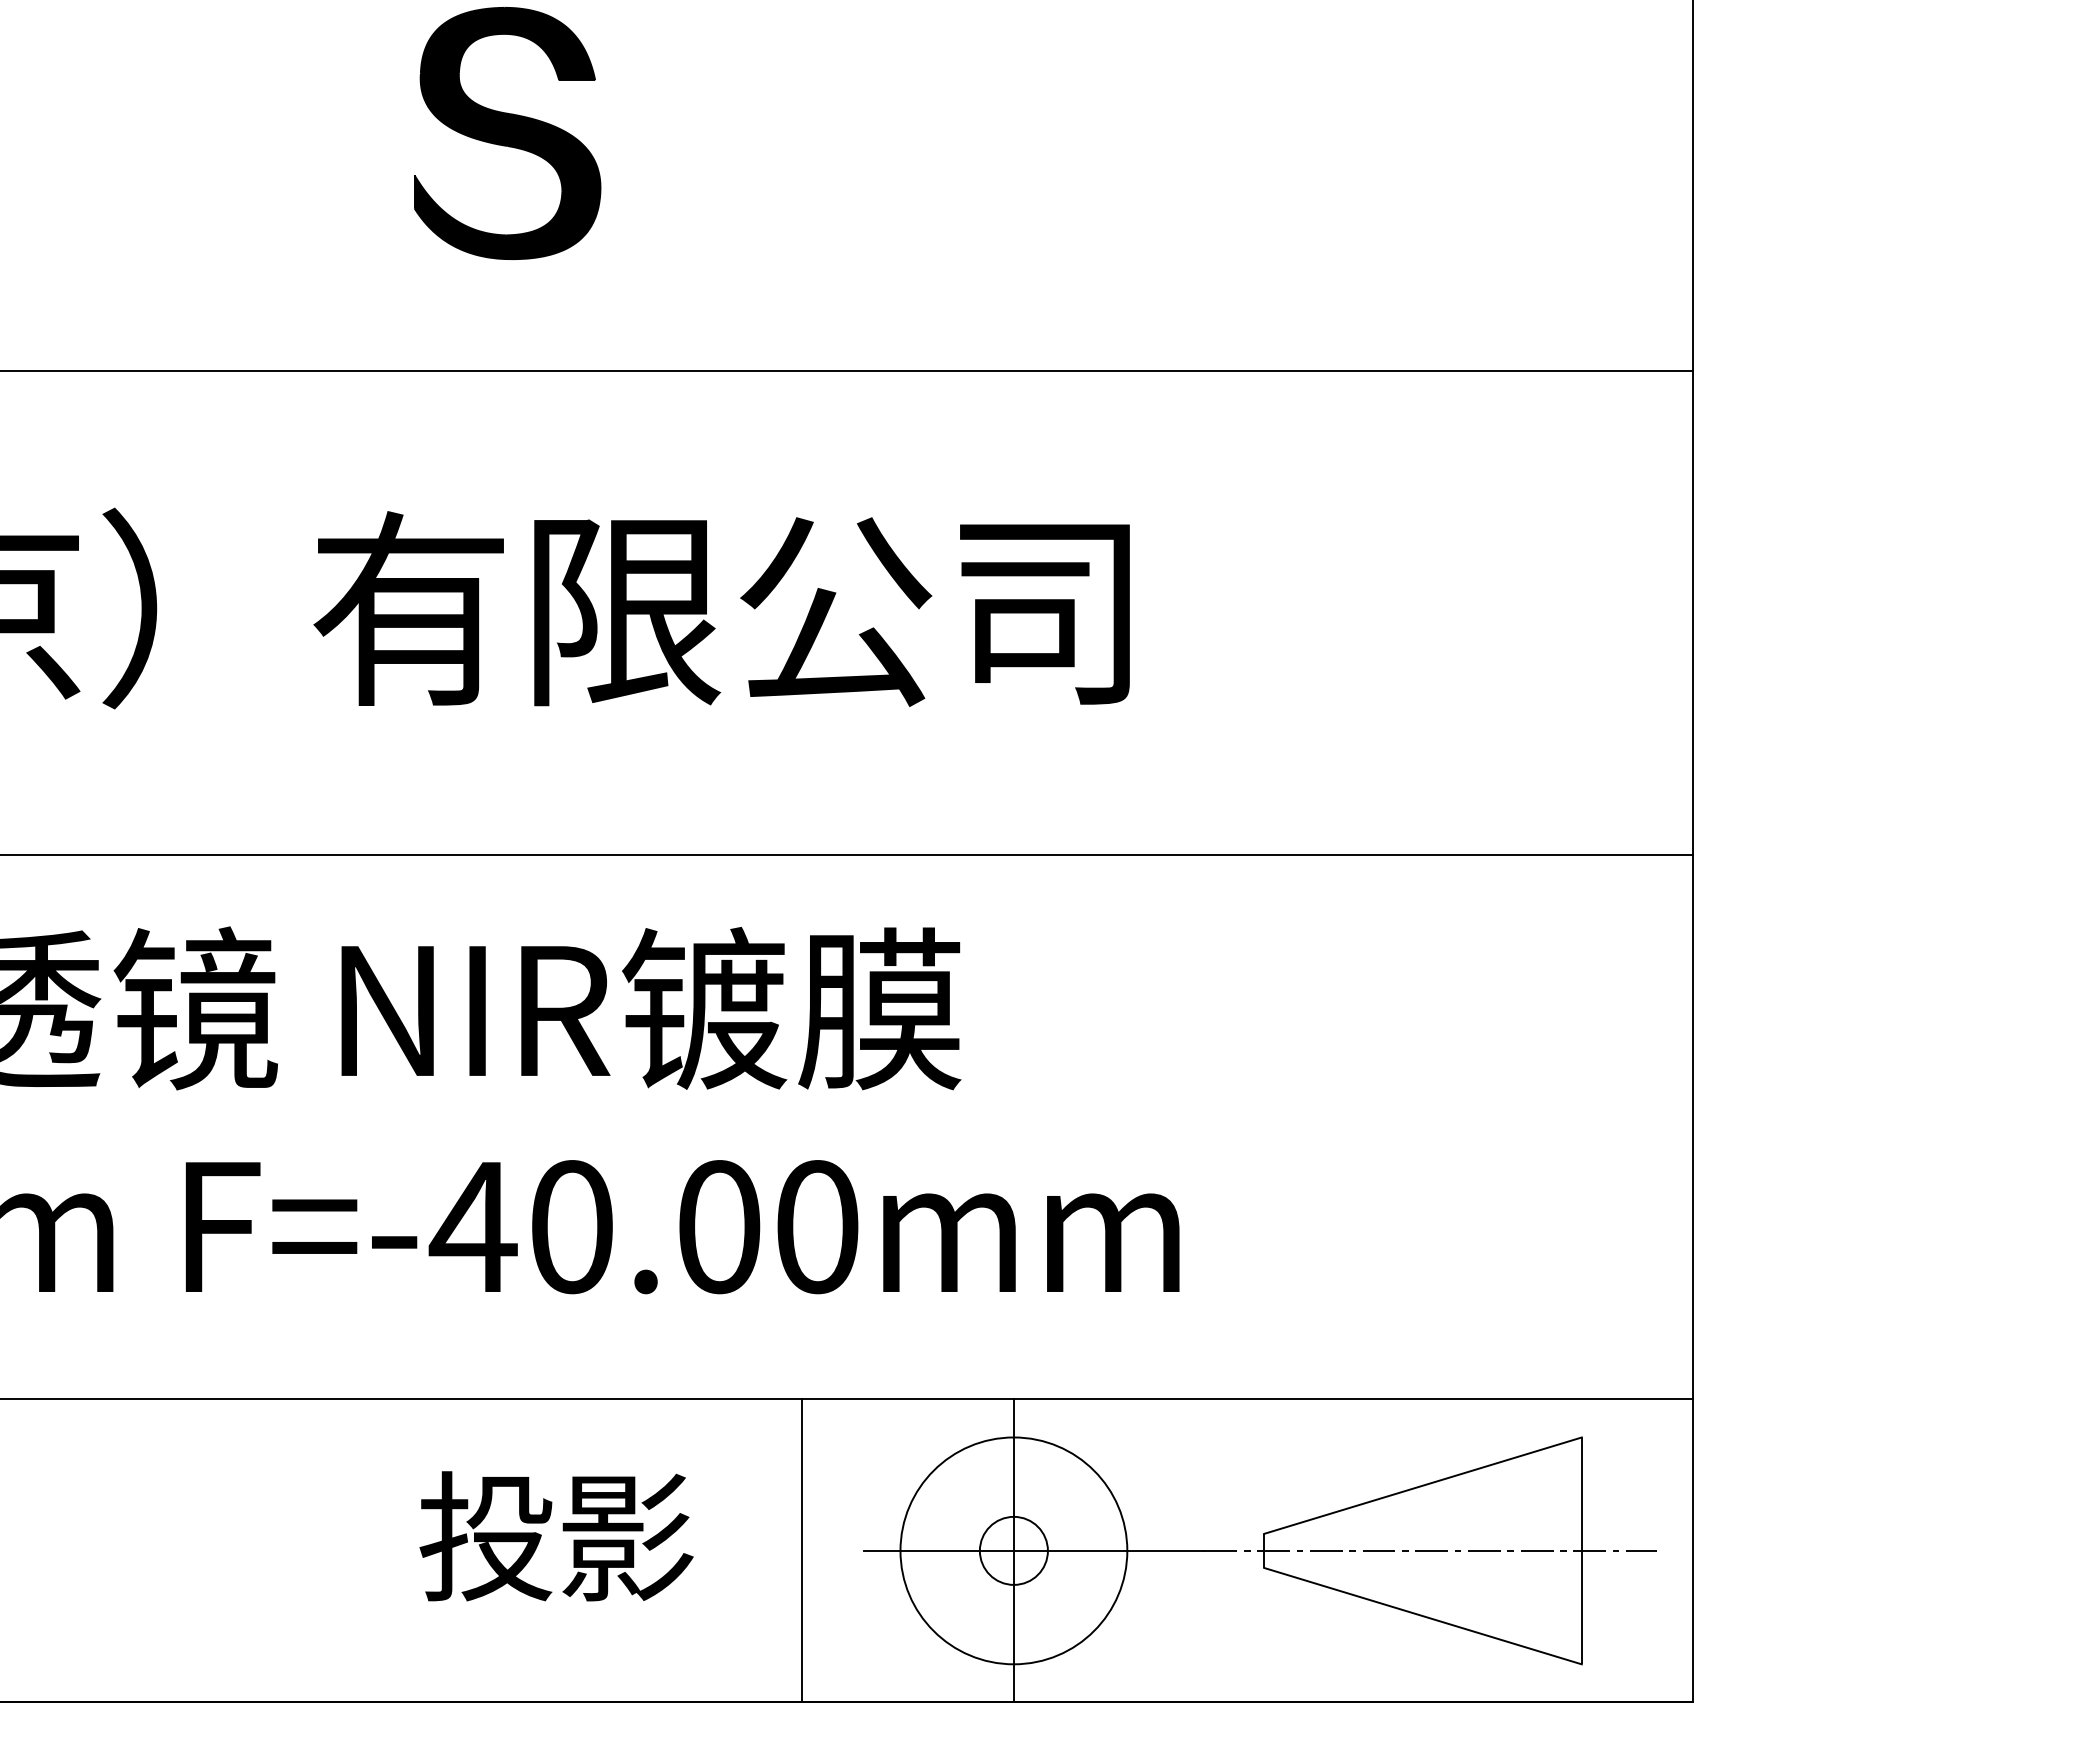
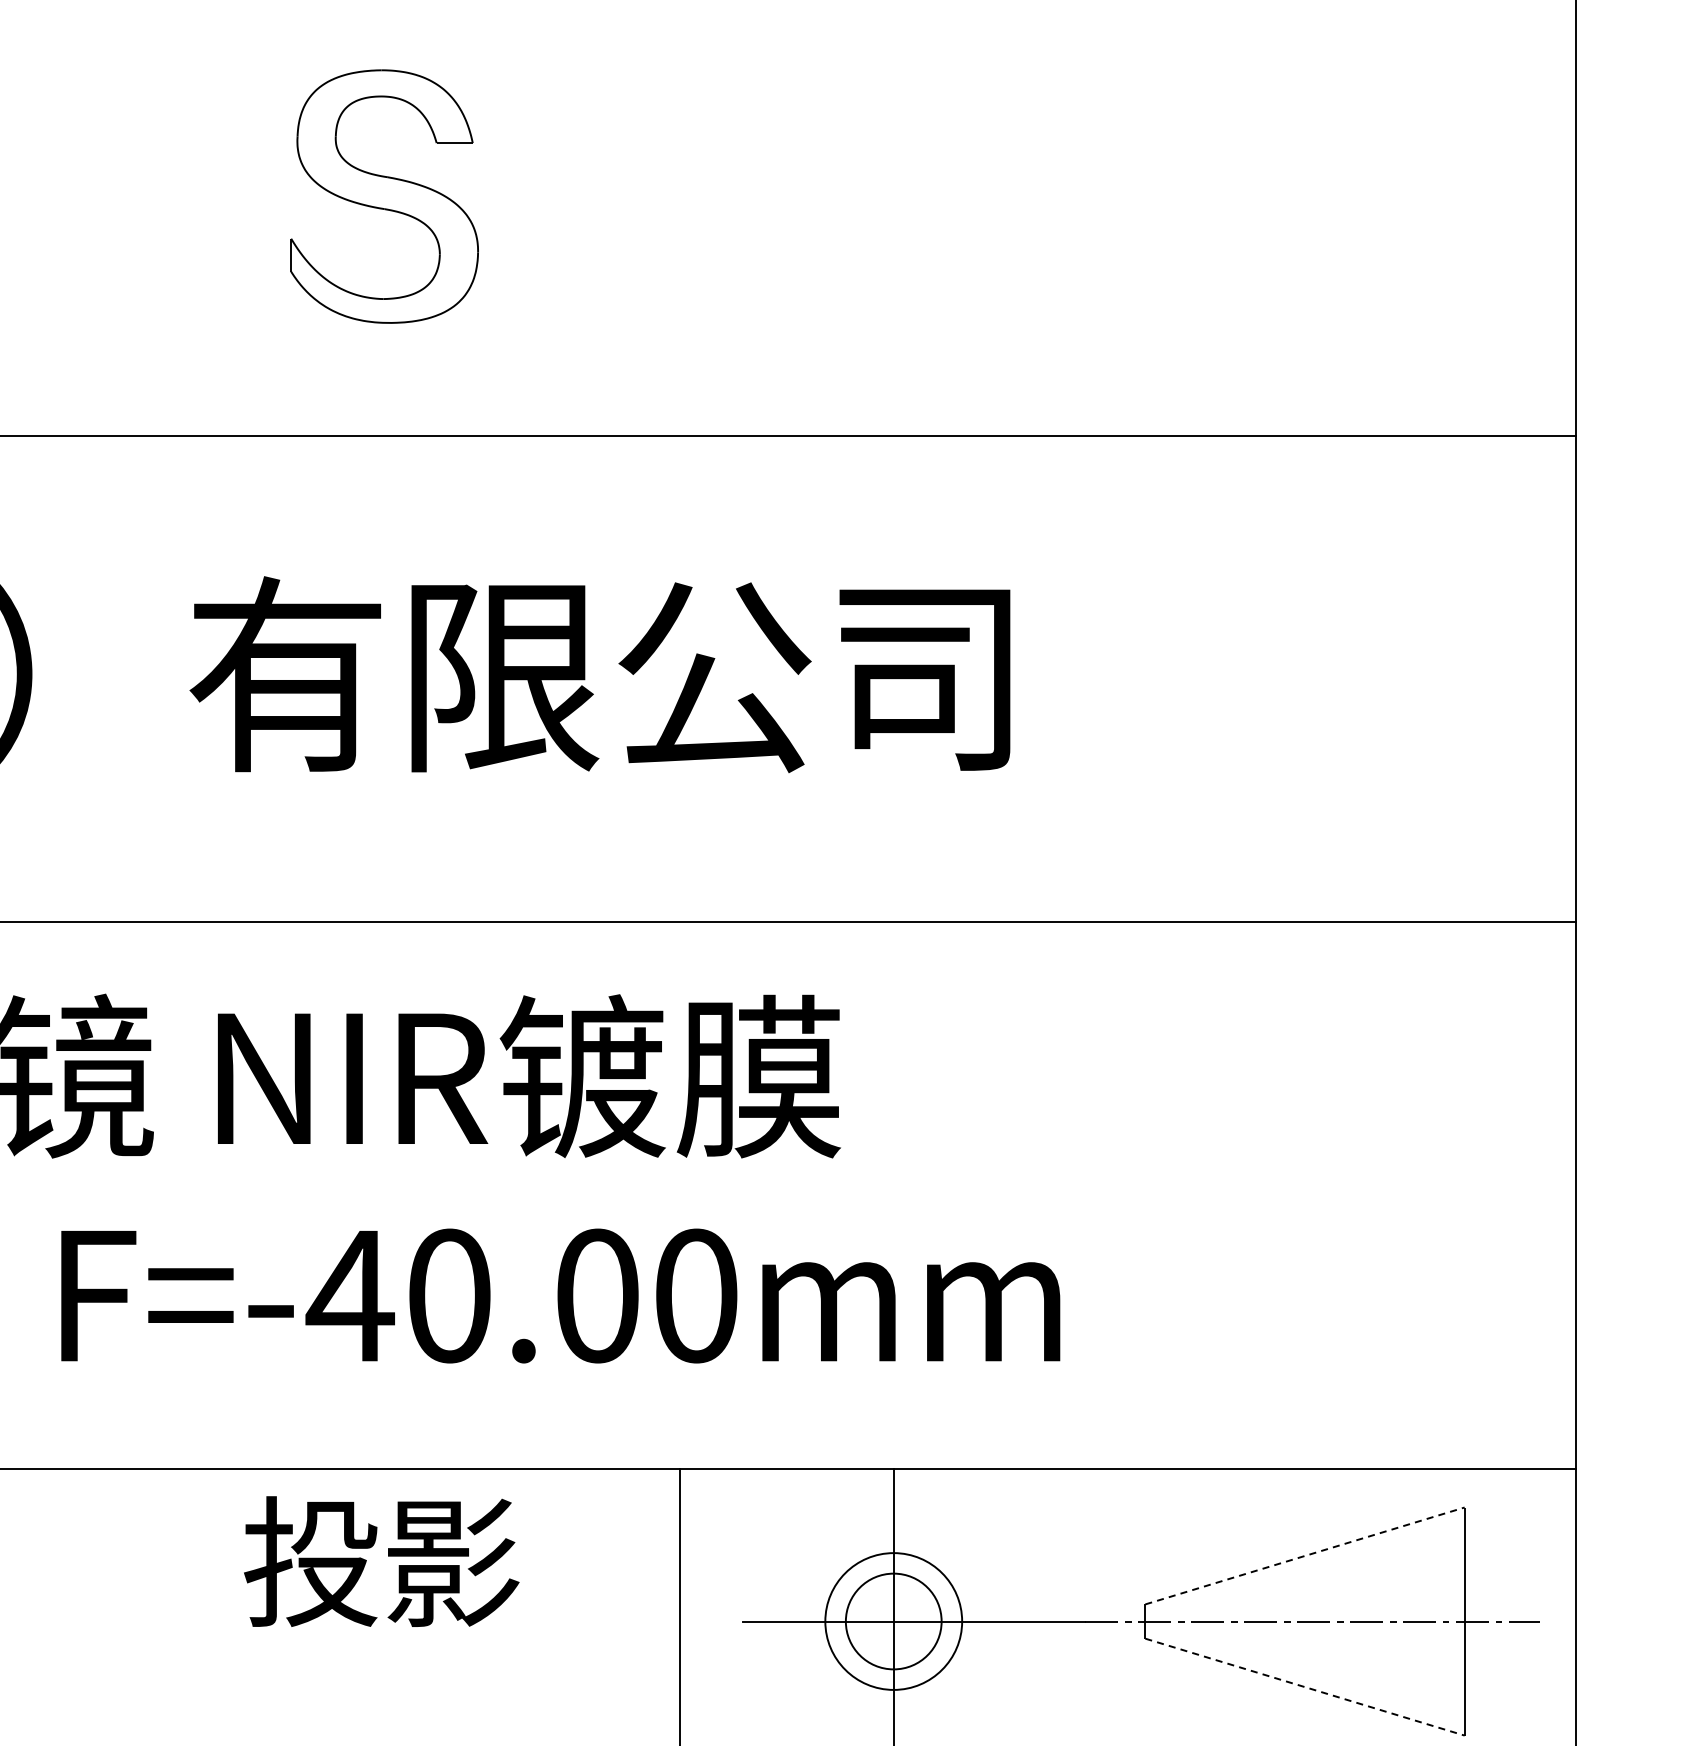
fill: (507, 133) -> (384, 196), removed
line: (1422, 1485) -> (1304, 1555), solid -> dashed
text: (556, 1536) -> (381, 1561), moved
circle: (1013, 1550) -> (893, 1621), size x0.6
circle: (1013, 1550) -> (893, 1621), size x1.4
line: (1422, 1616) -> (1304, 1687), solid -> dashed

